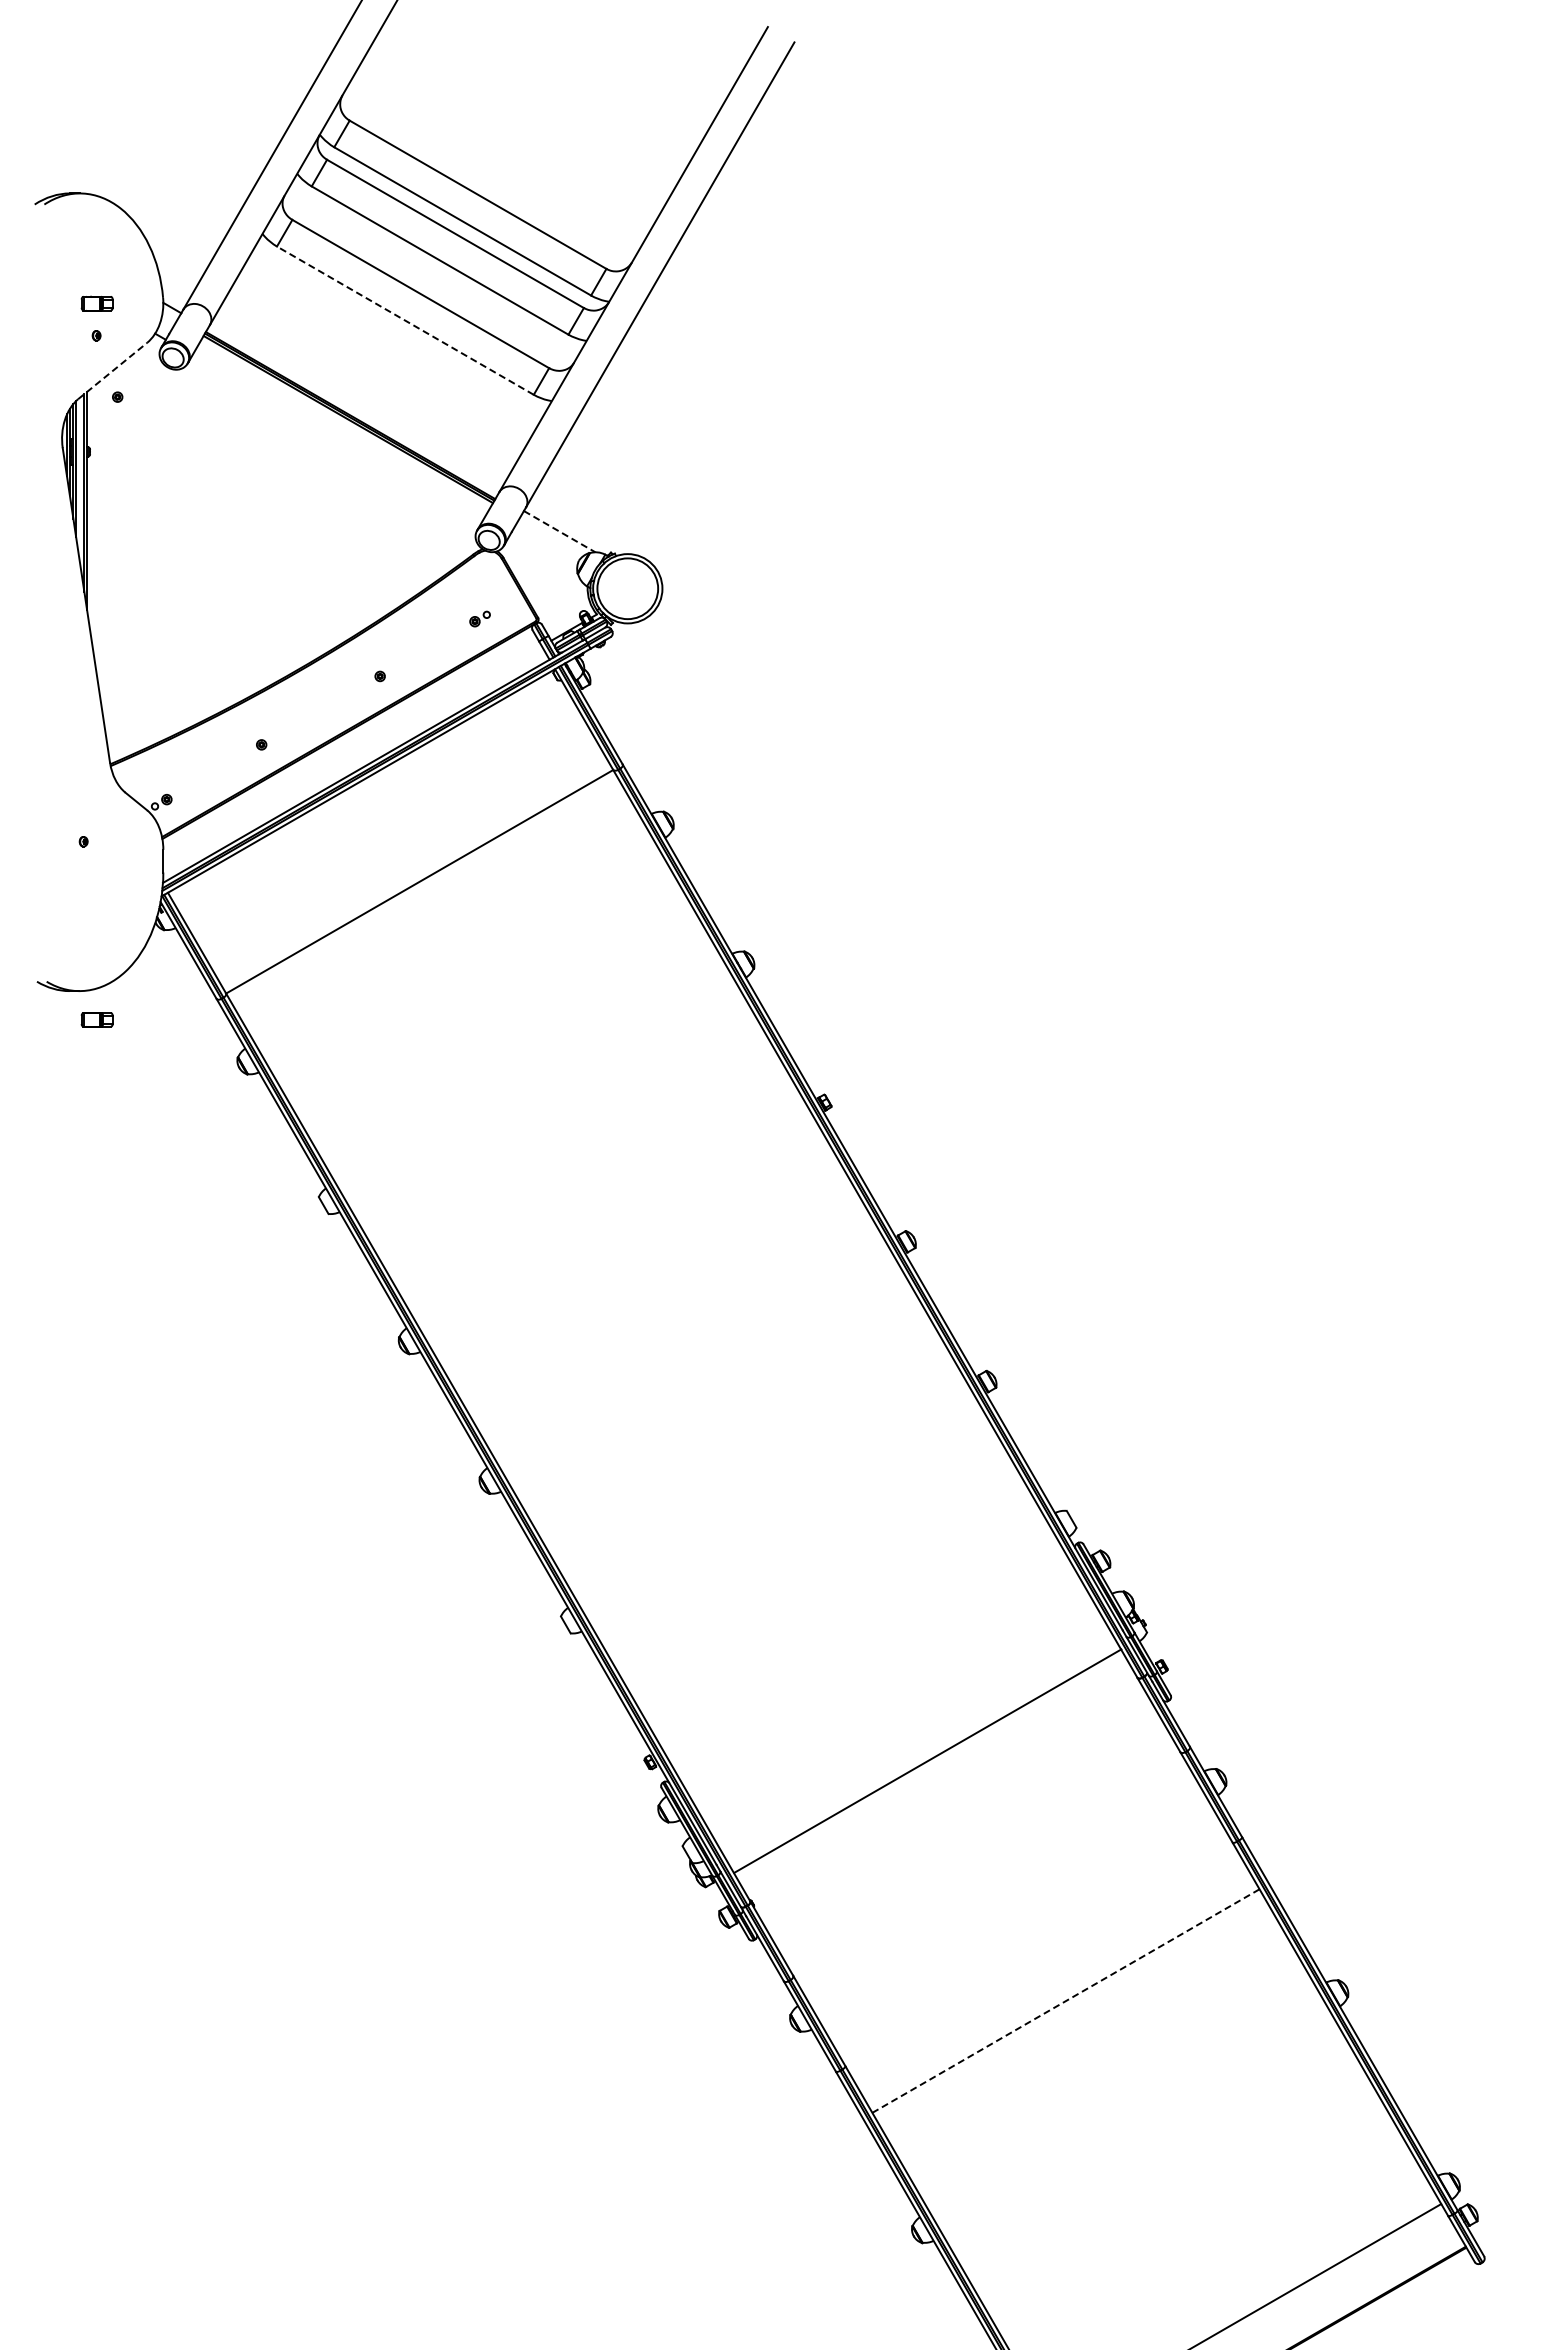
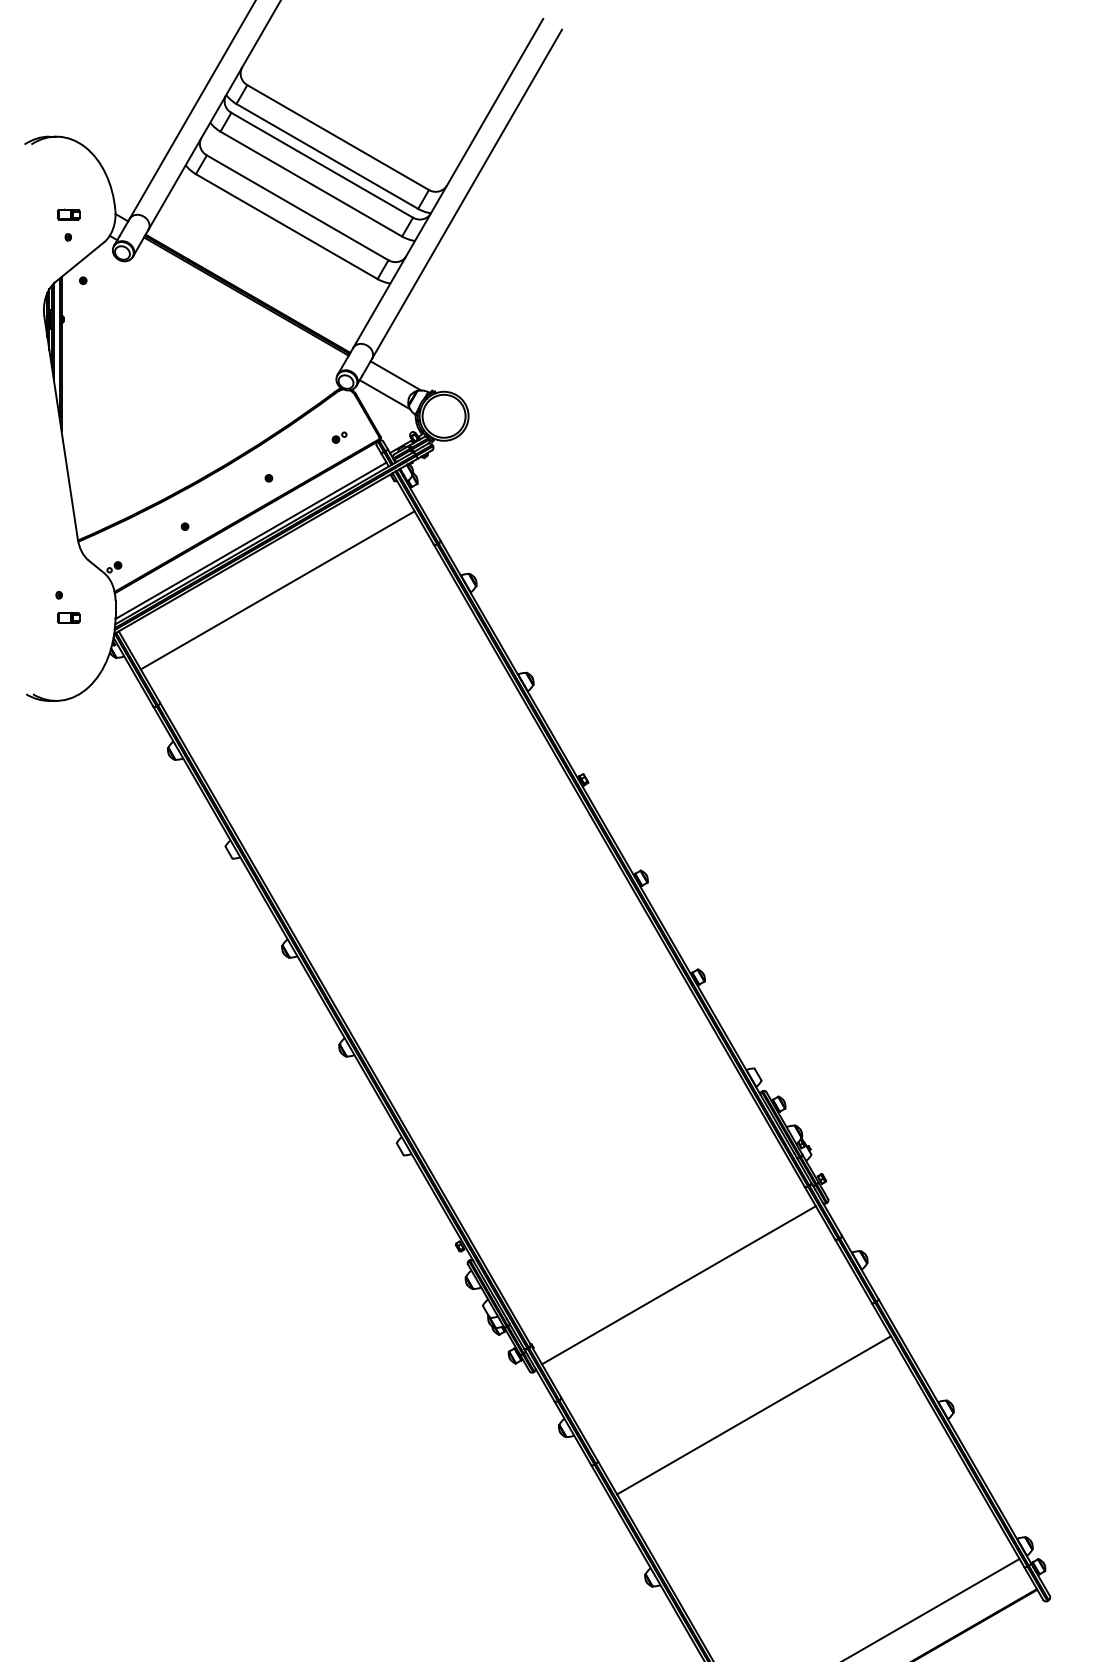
line: (404, 320) -> (286, 226), dashed -> solid
line: (112, 371) -> (79, 262), dashed -> solid
line: (560, 531) -> (396, 375), dashed -> solid
line: (543, 557) -> (384, 394), added
line: (354, 764) -> (250, 540), added
line: (419, 881) -> (277, 590), moved
part: (96, 1019) -> (68, 617), moved
line: (927, 1760) -> (678, 1284), moved
line: (1065, 2001) -> (753, 1415), dashed -> solid

